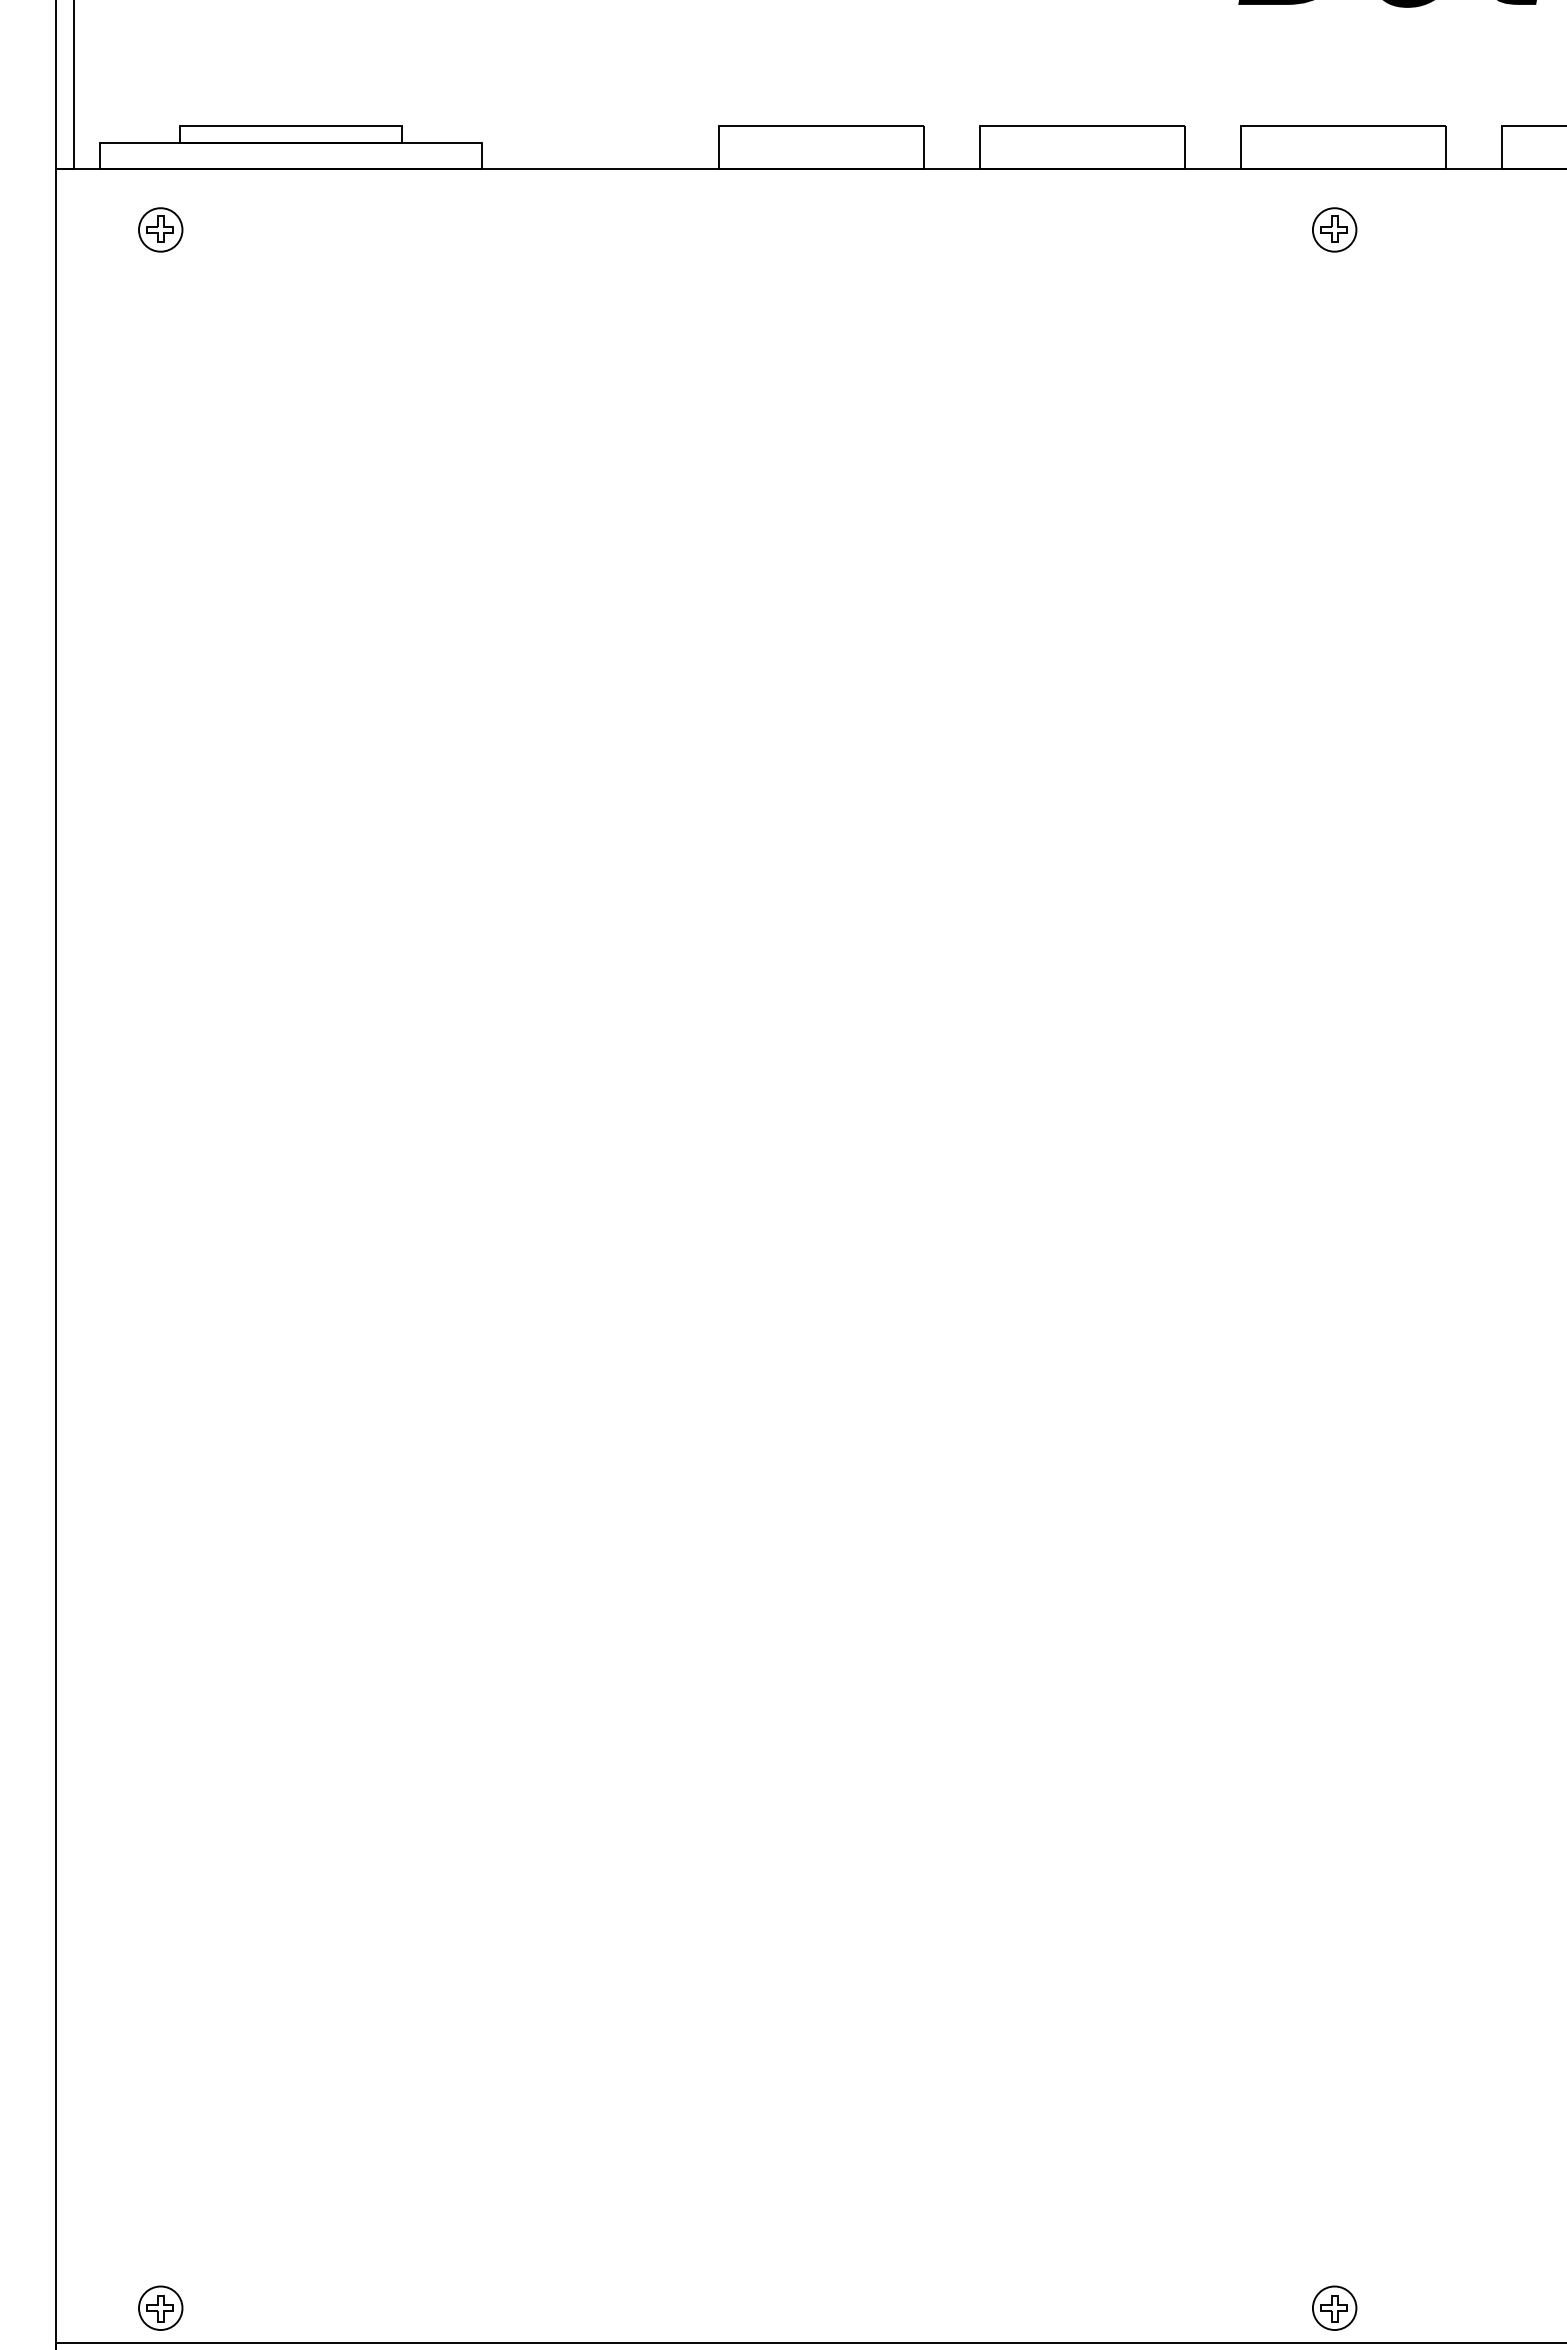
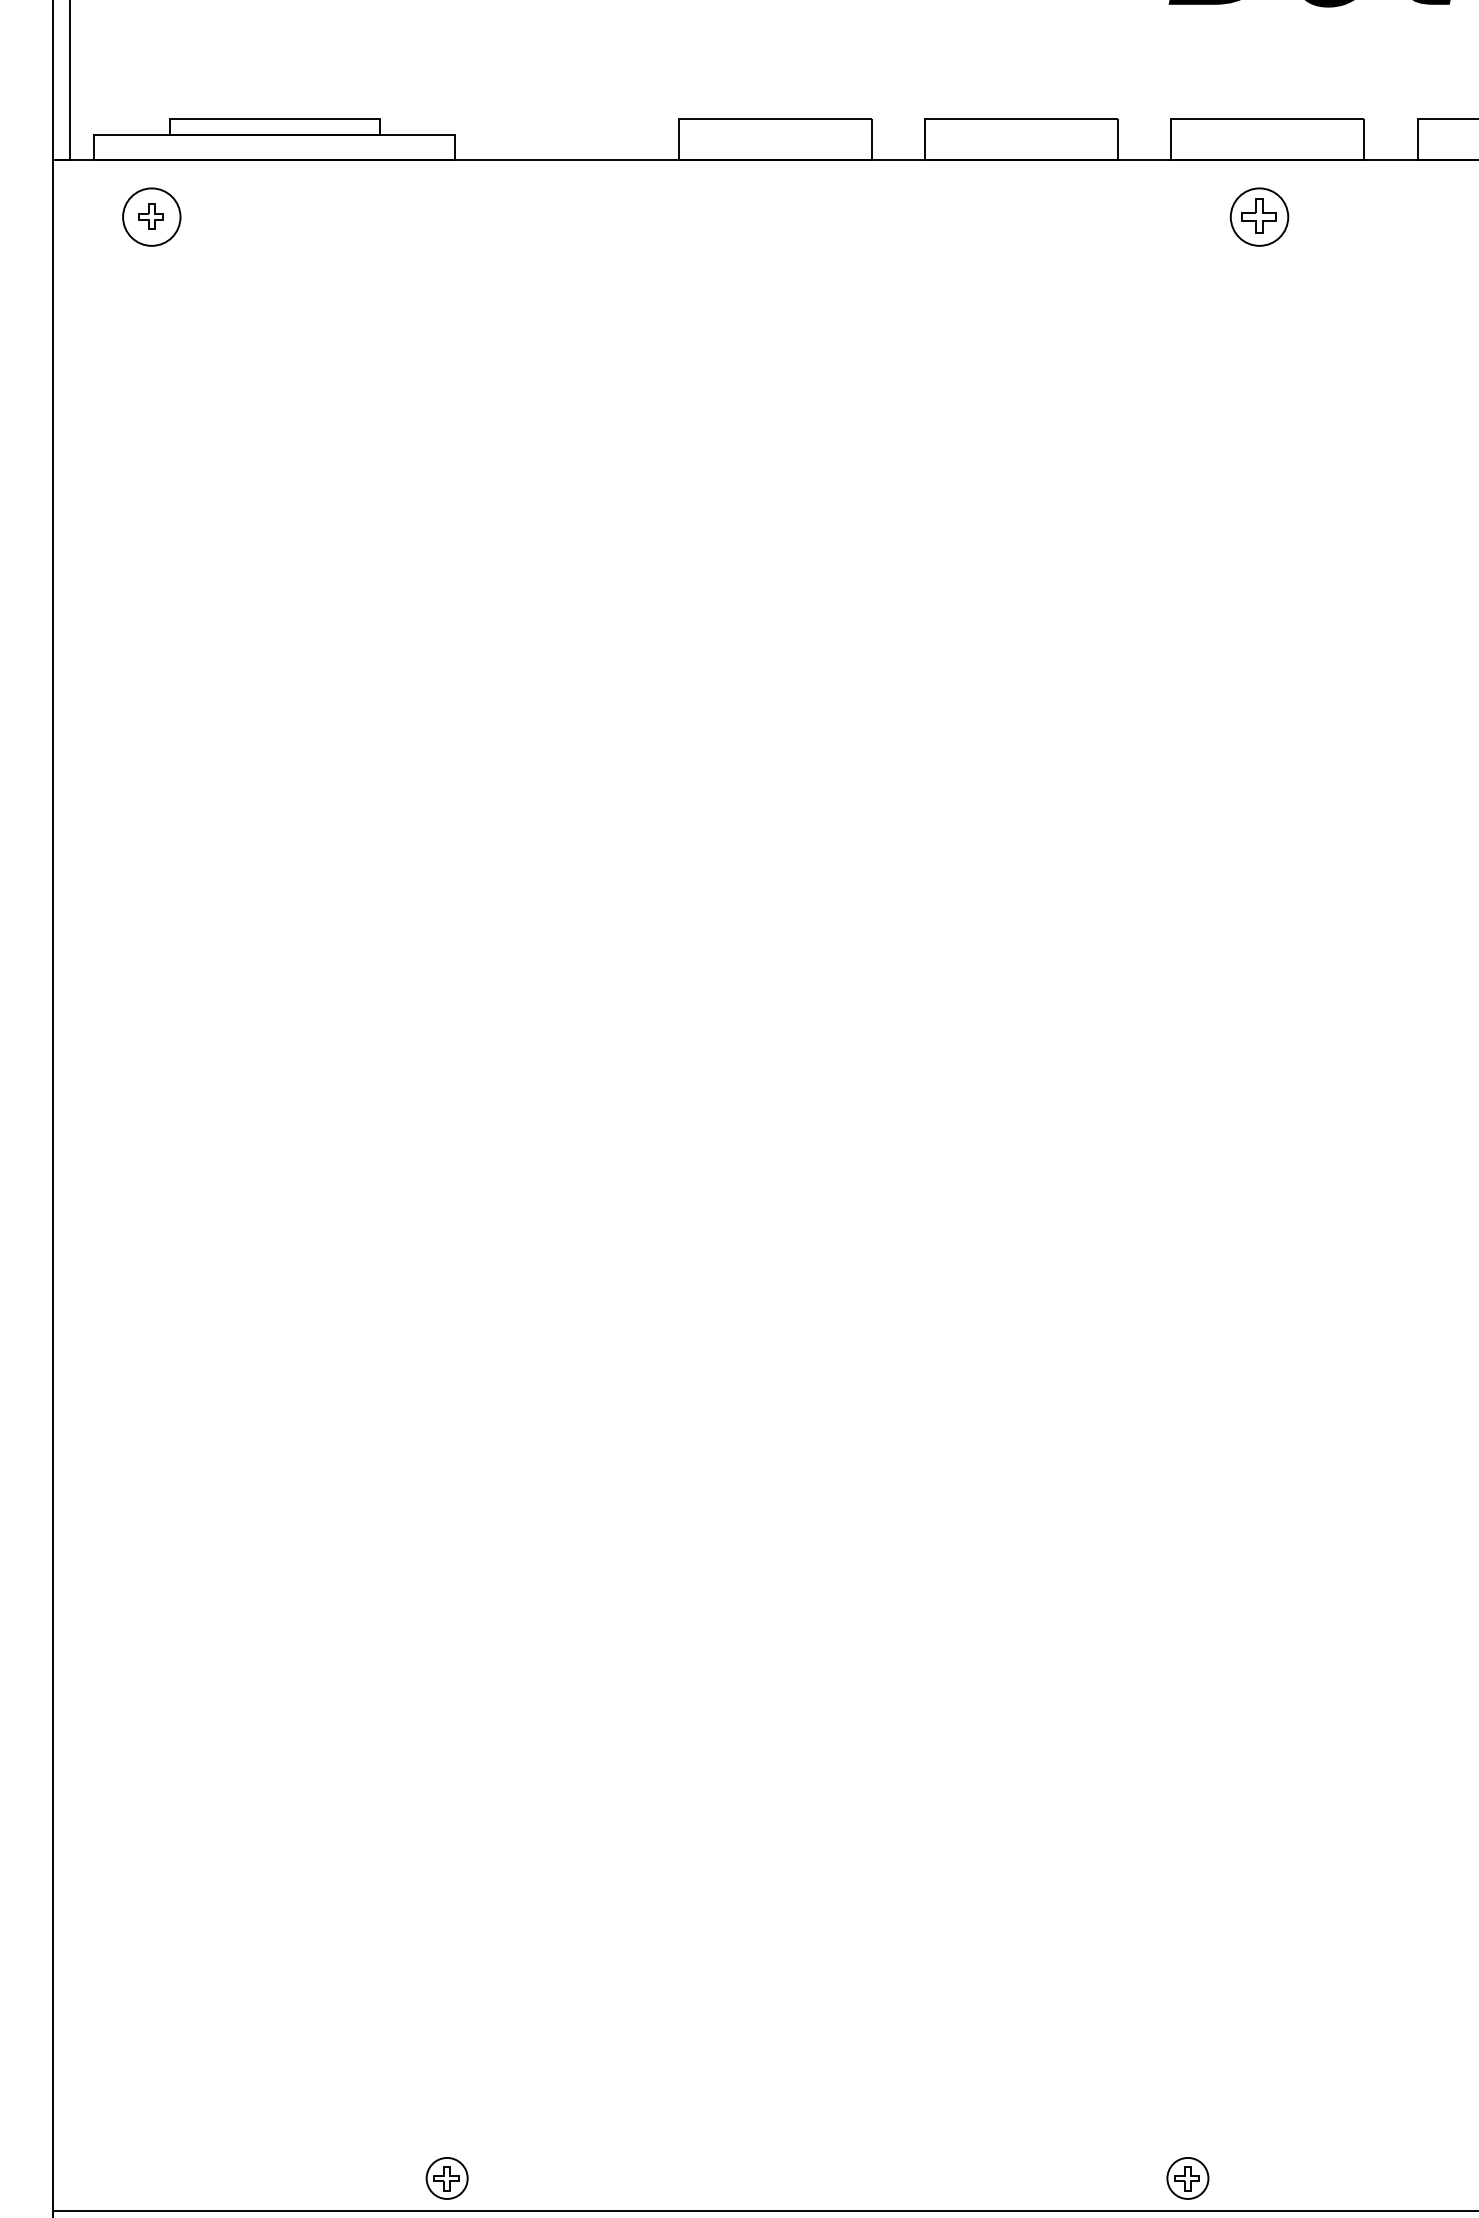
circle: (160, 229) -> (151, 216), size x1.4
part: (1334, 229) -> (1259, 216), size x1.4
part: (160, 2307) -> (446, 2177), moved
part: (1334, 2307) -> (1187, 2177), moved

